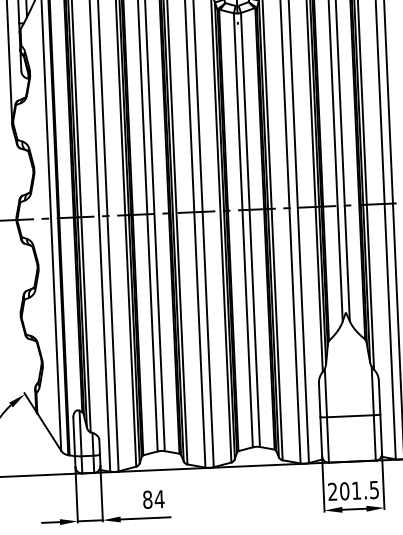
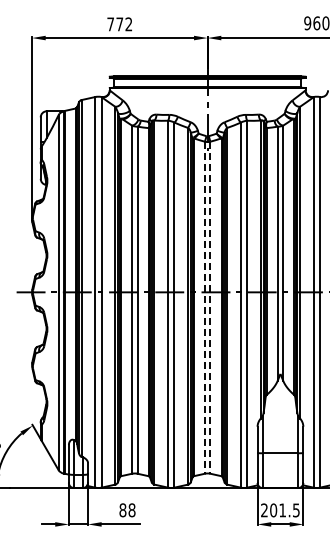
line: (250, 230) -> (210, 308), solid -> dashed
line: (242, 231) -> (204, 308), solid -> dashed
text: (158, 499) -> (131, 510), 84 -> 88

